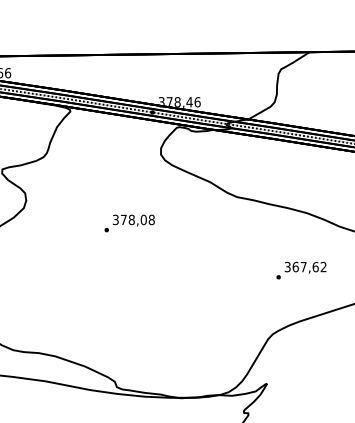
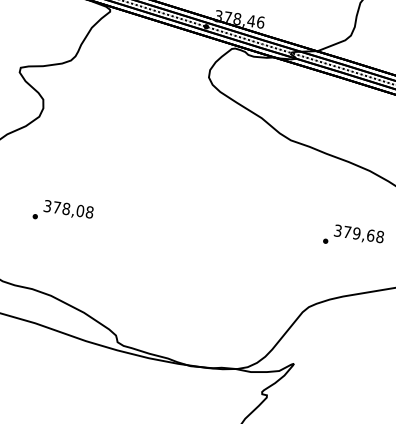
text: (129, 223) -> (63, 212), moved
text: (309, 266) -> (363, 233), 367,62 -> 379,68

